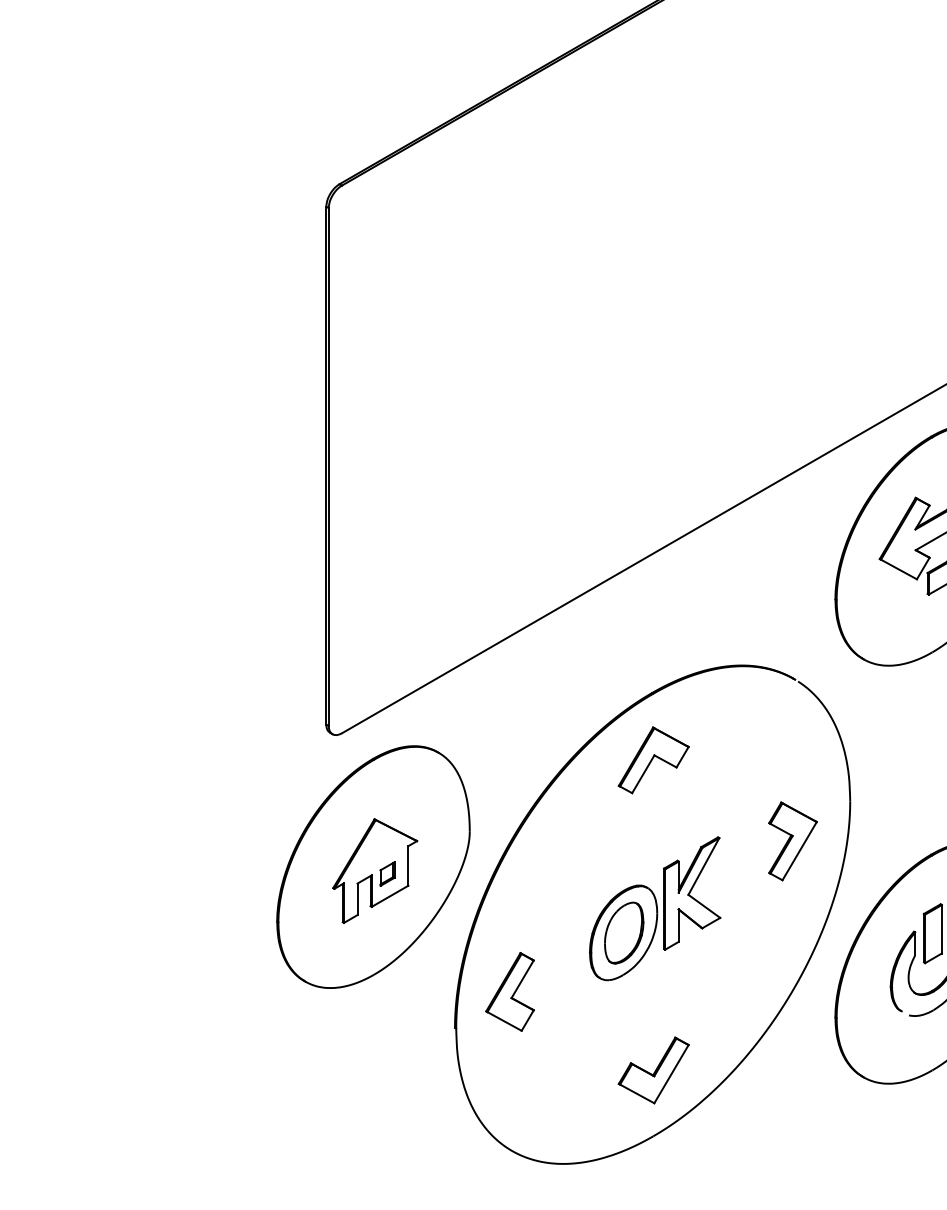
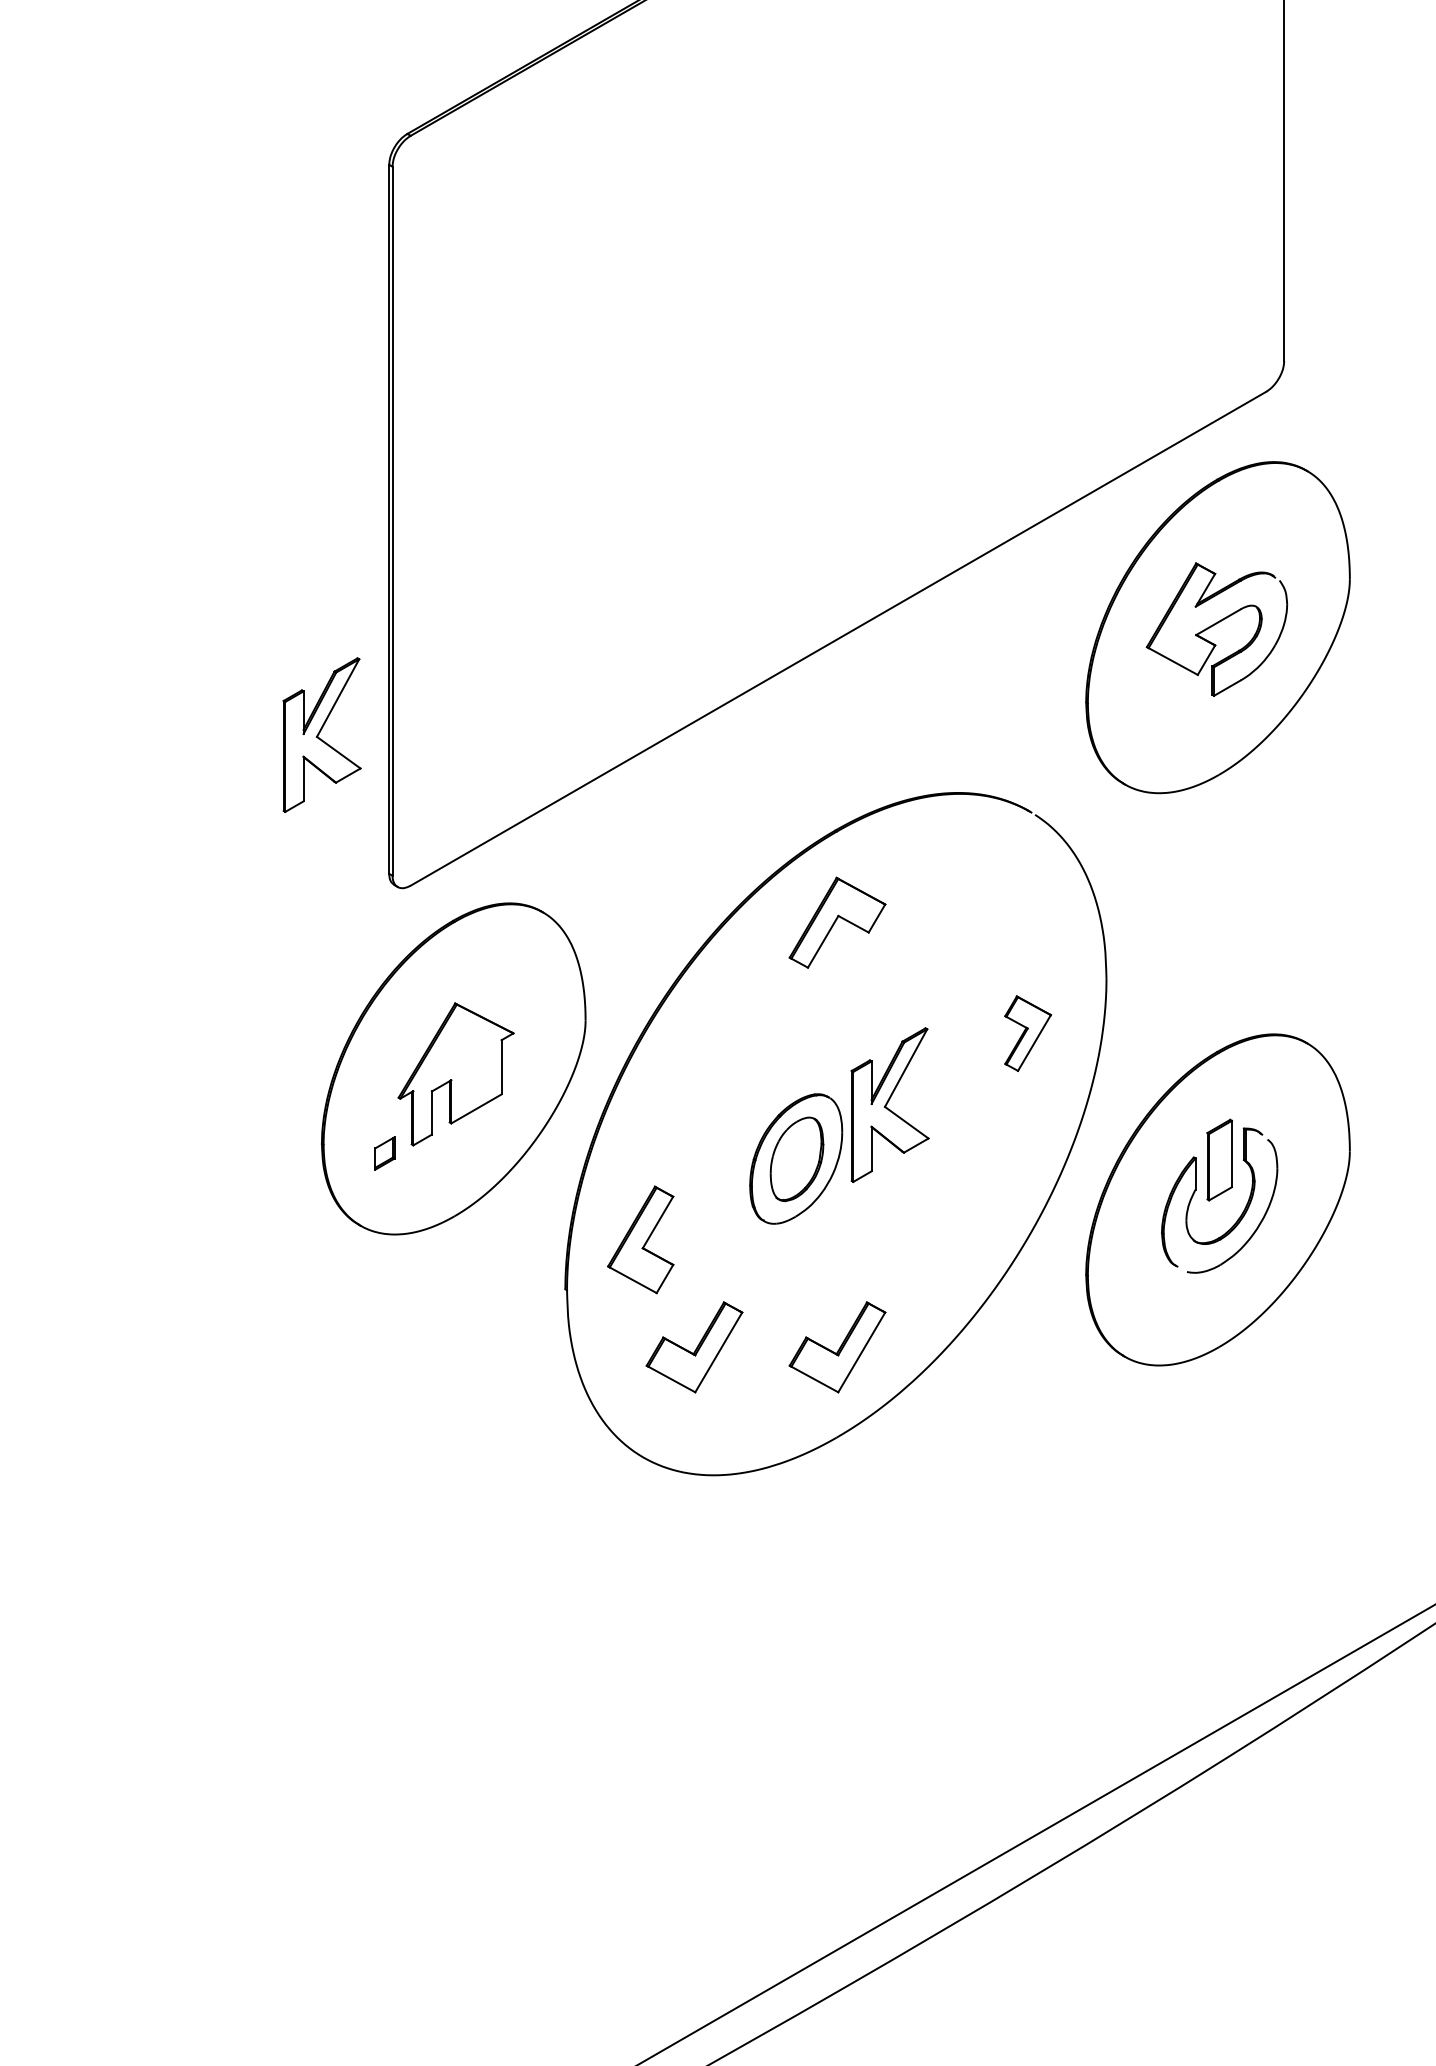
part: (276, 622) -> (321, 734), added
part: (792, 841) -> (1027, 1033), size x0.7
part: (387, 874) -> (384, 1153), moved
part: (549, 1070) -> (694, 1347), added

